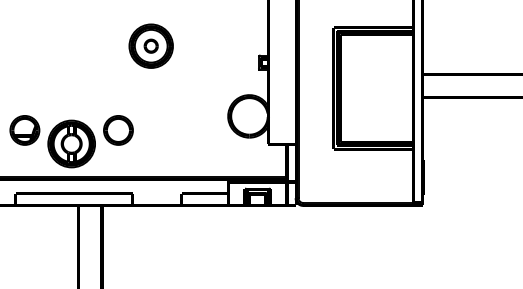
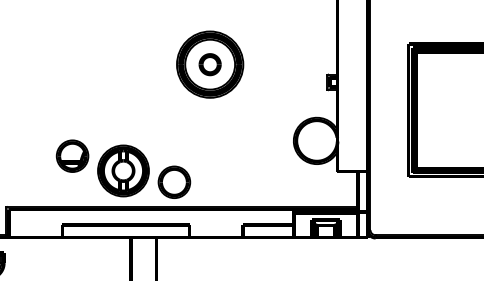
part: (150, 45) -> (209, 63), size x1.4
part: (118, 130) -> (174, 182), moved

